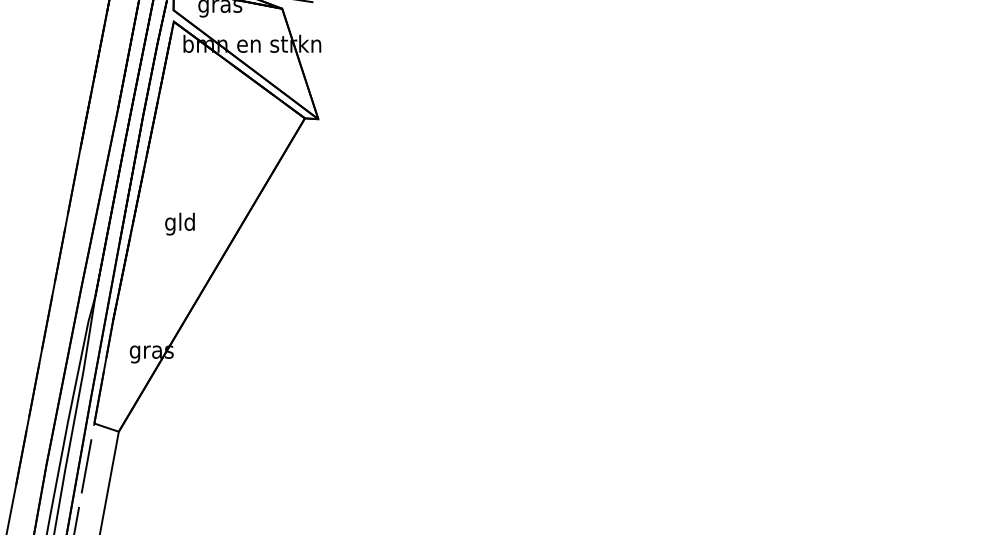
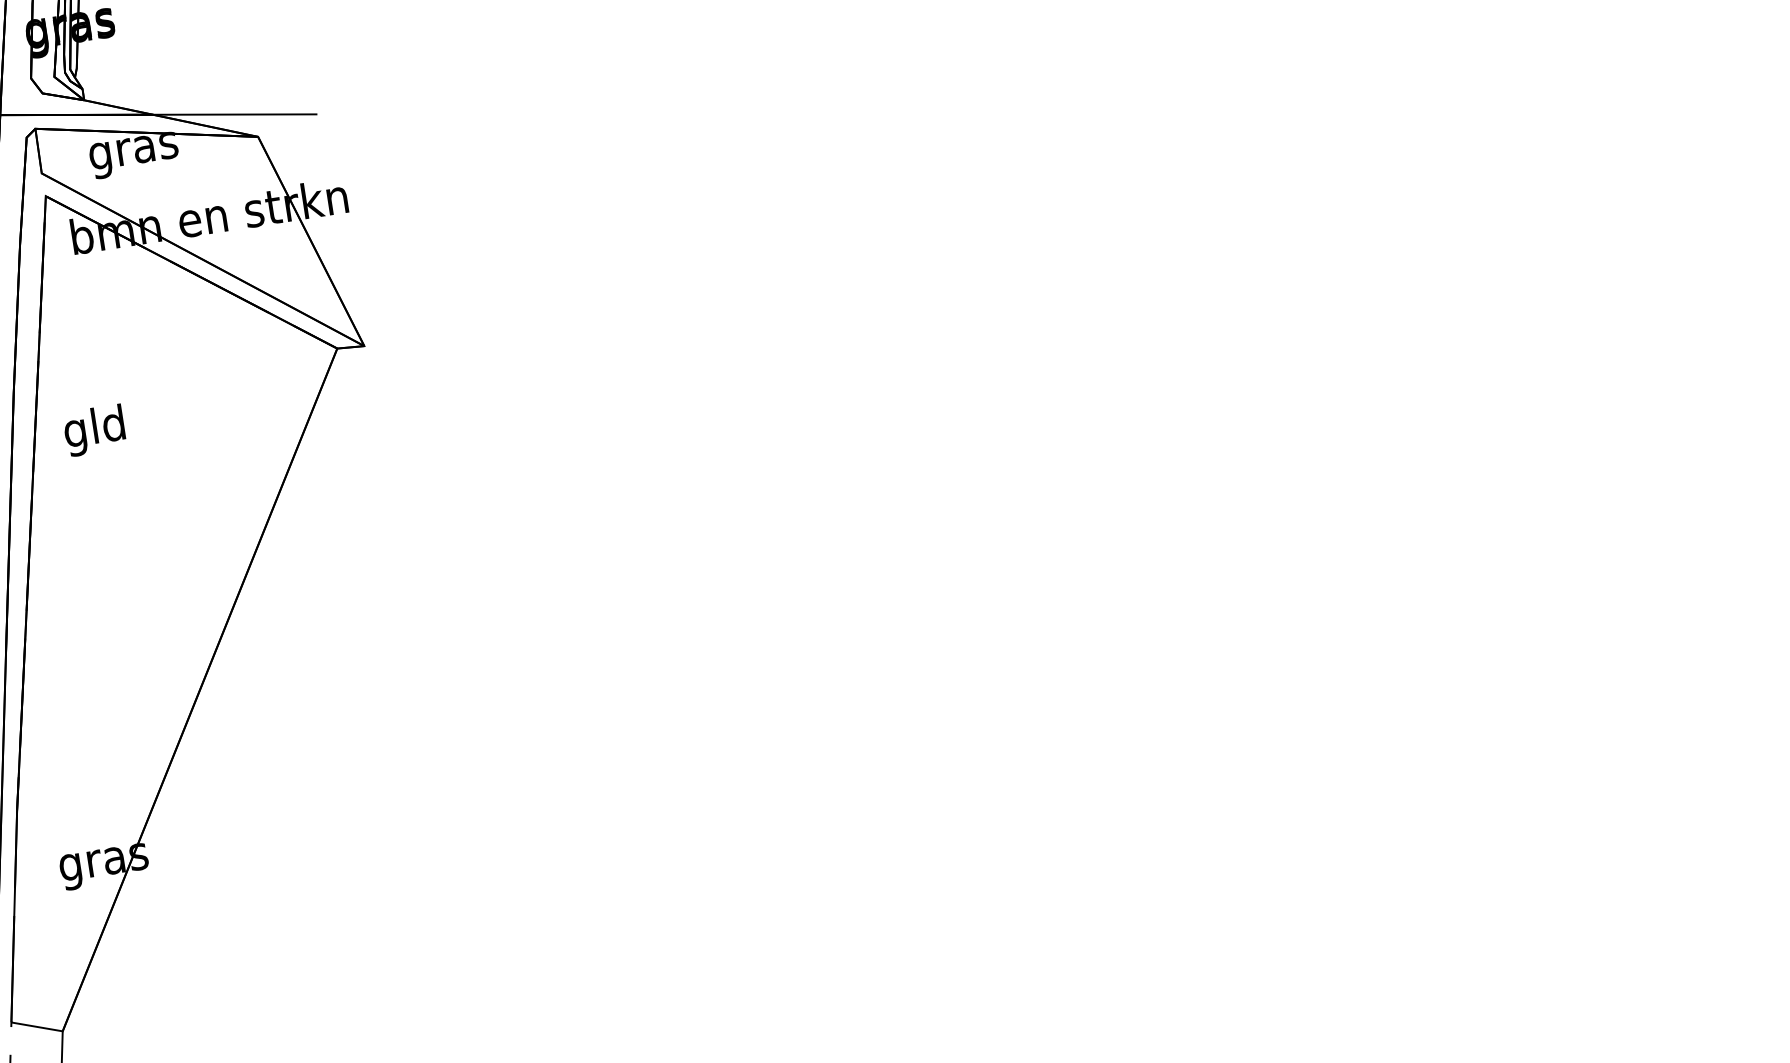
text: (179, 223) -> (93, 429), moved

